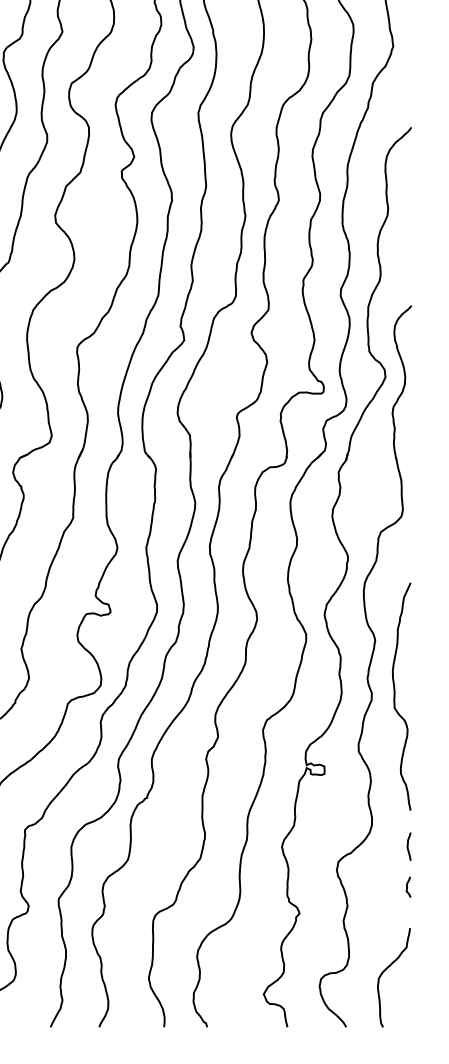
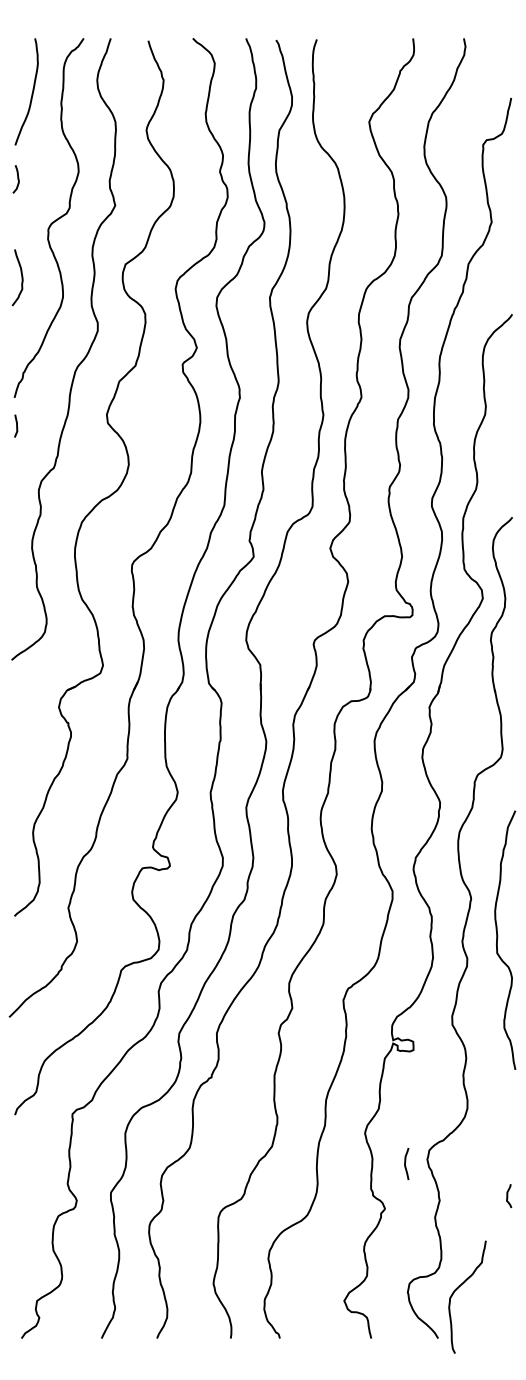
curve: (395, 694) -> (498, 937), moved
curve: (408, 847) -> (405, 1164), moved
curve: (408, 887) -> (508, 1196), moved
curve: (386, 969) -> (459, 1287), moved

